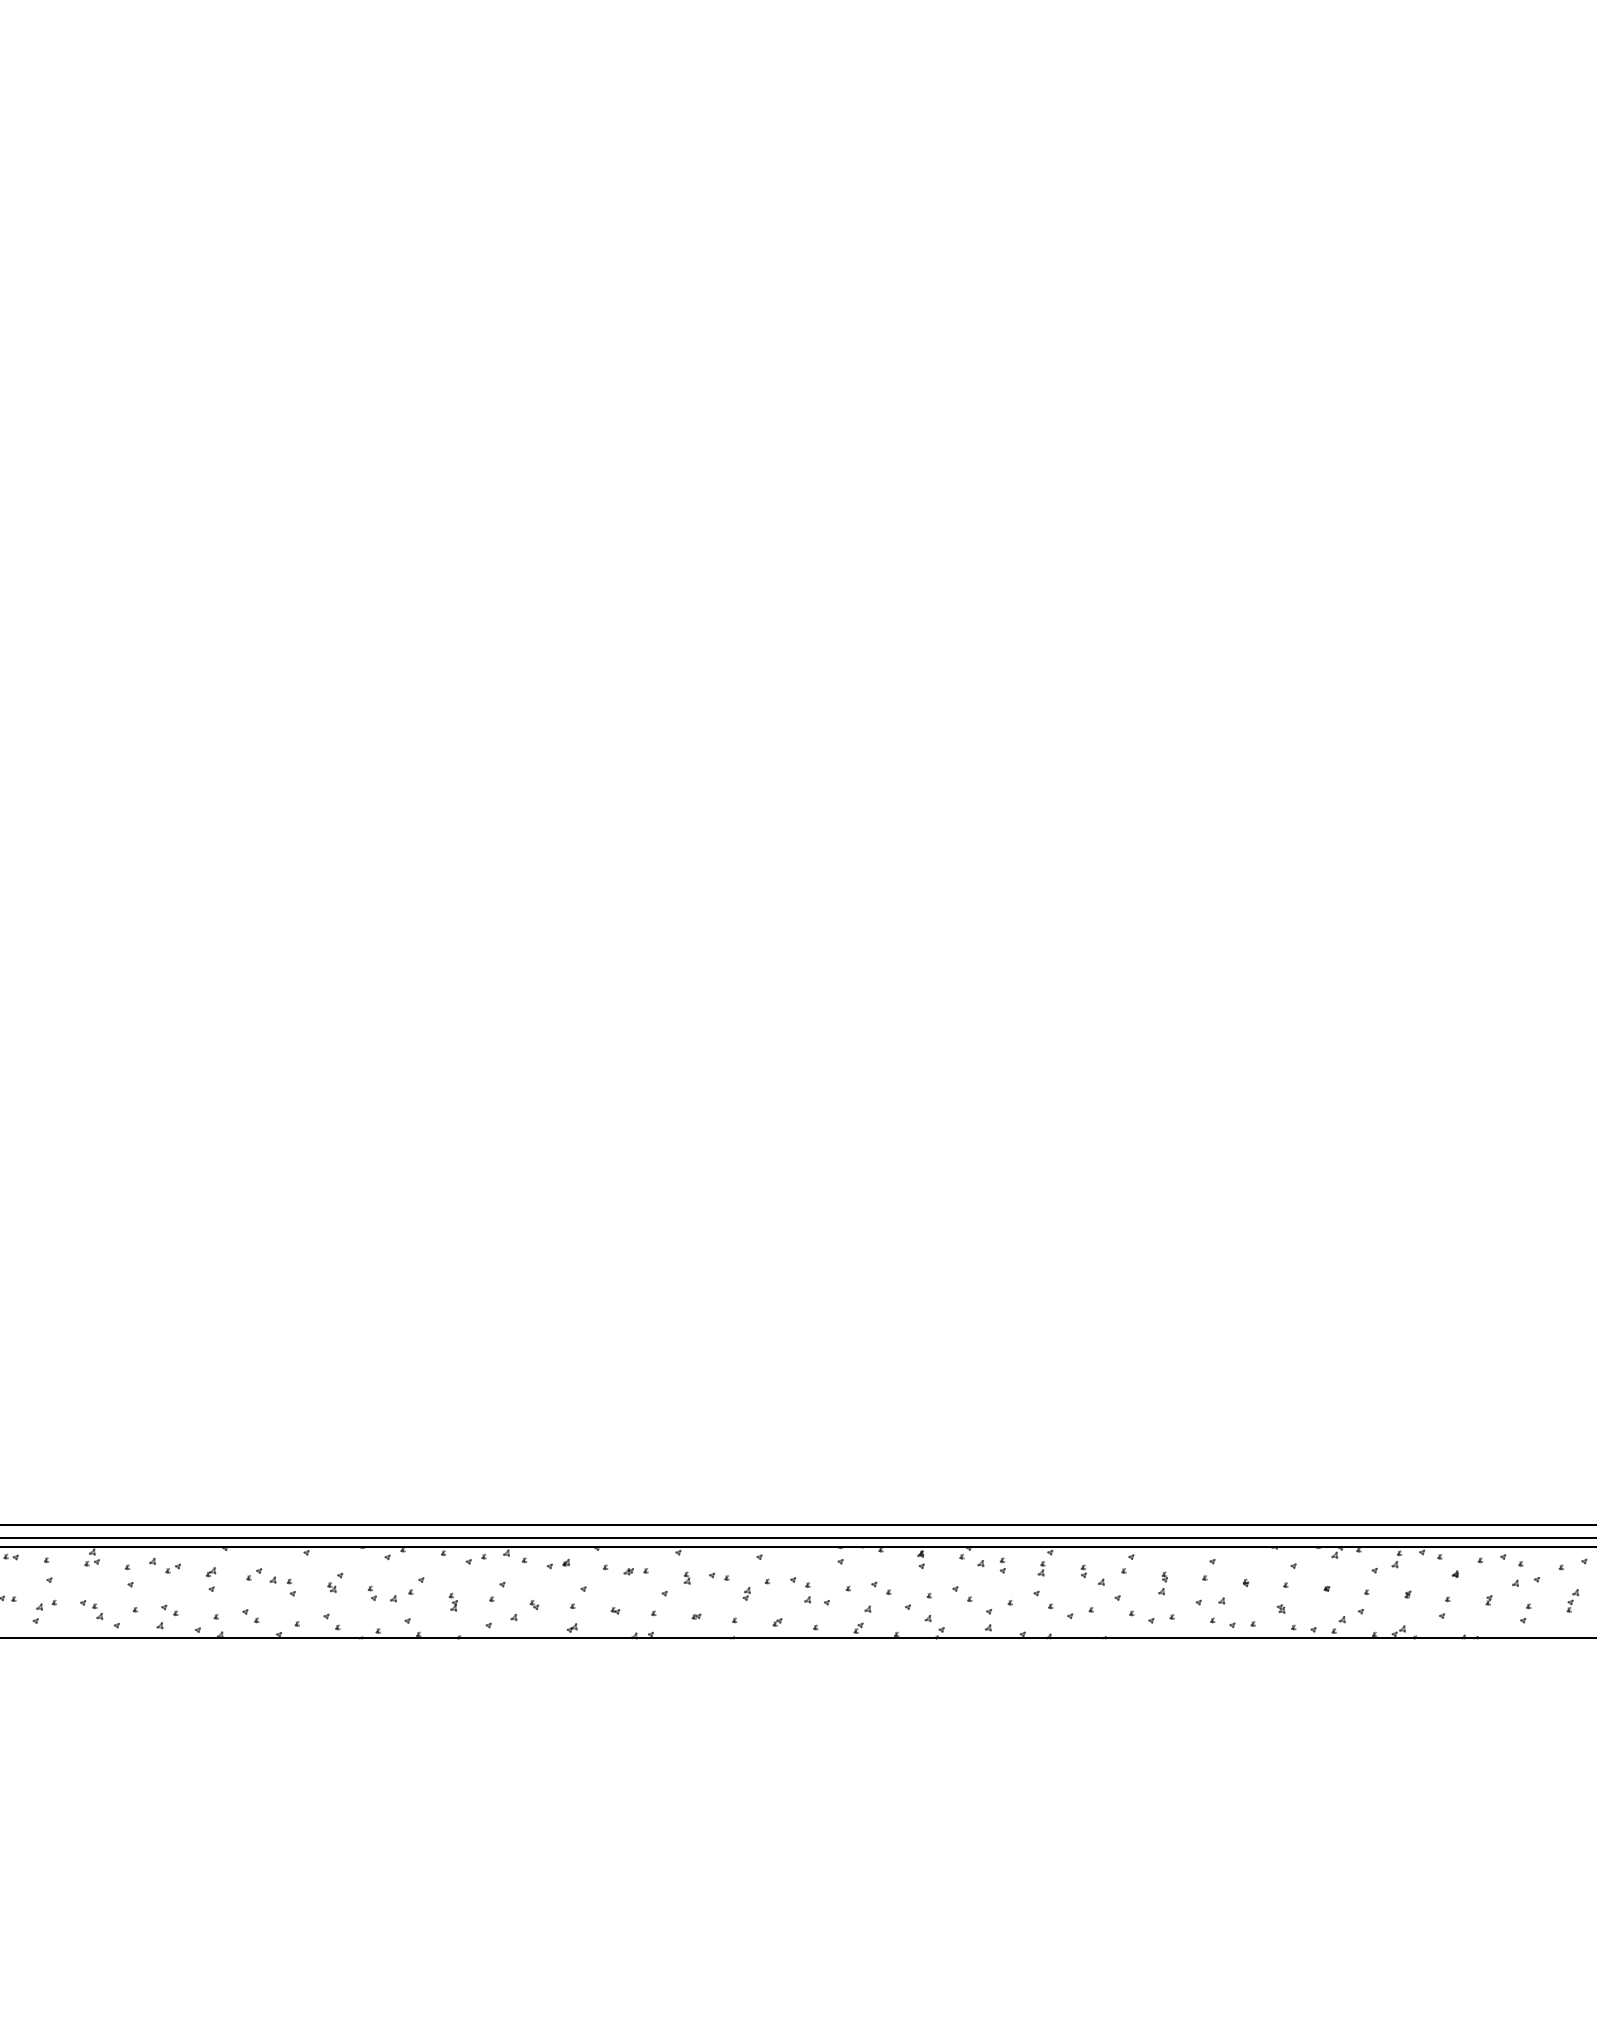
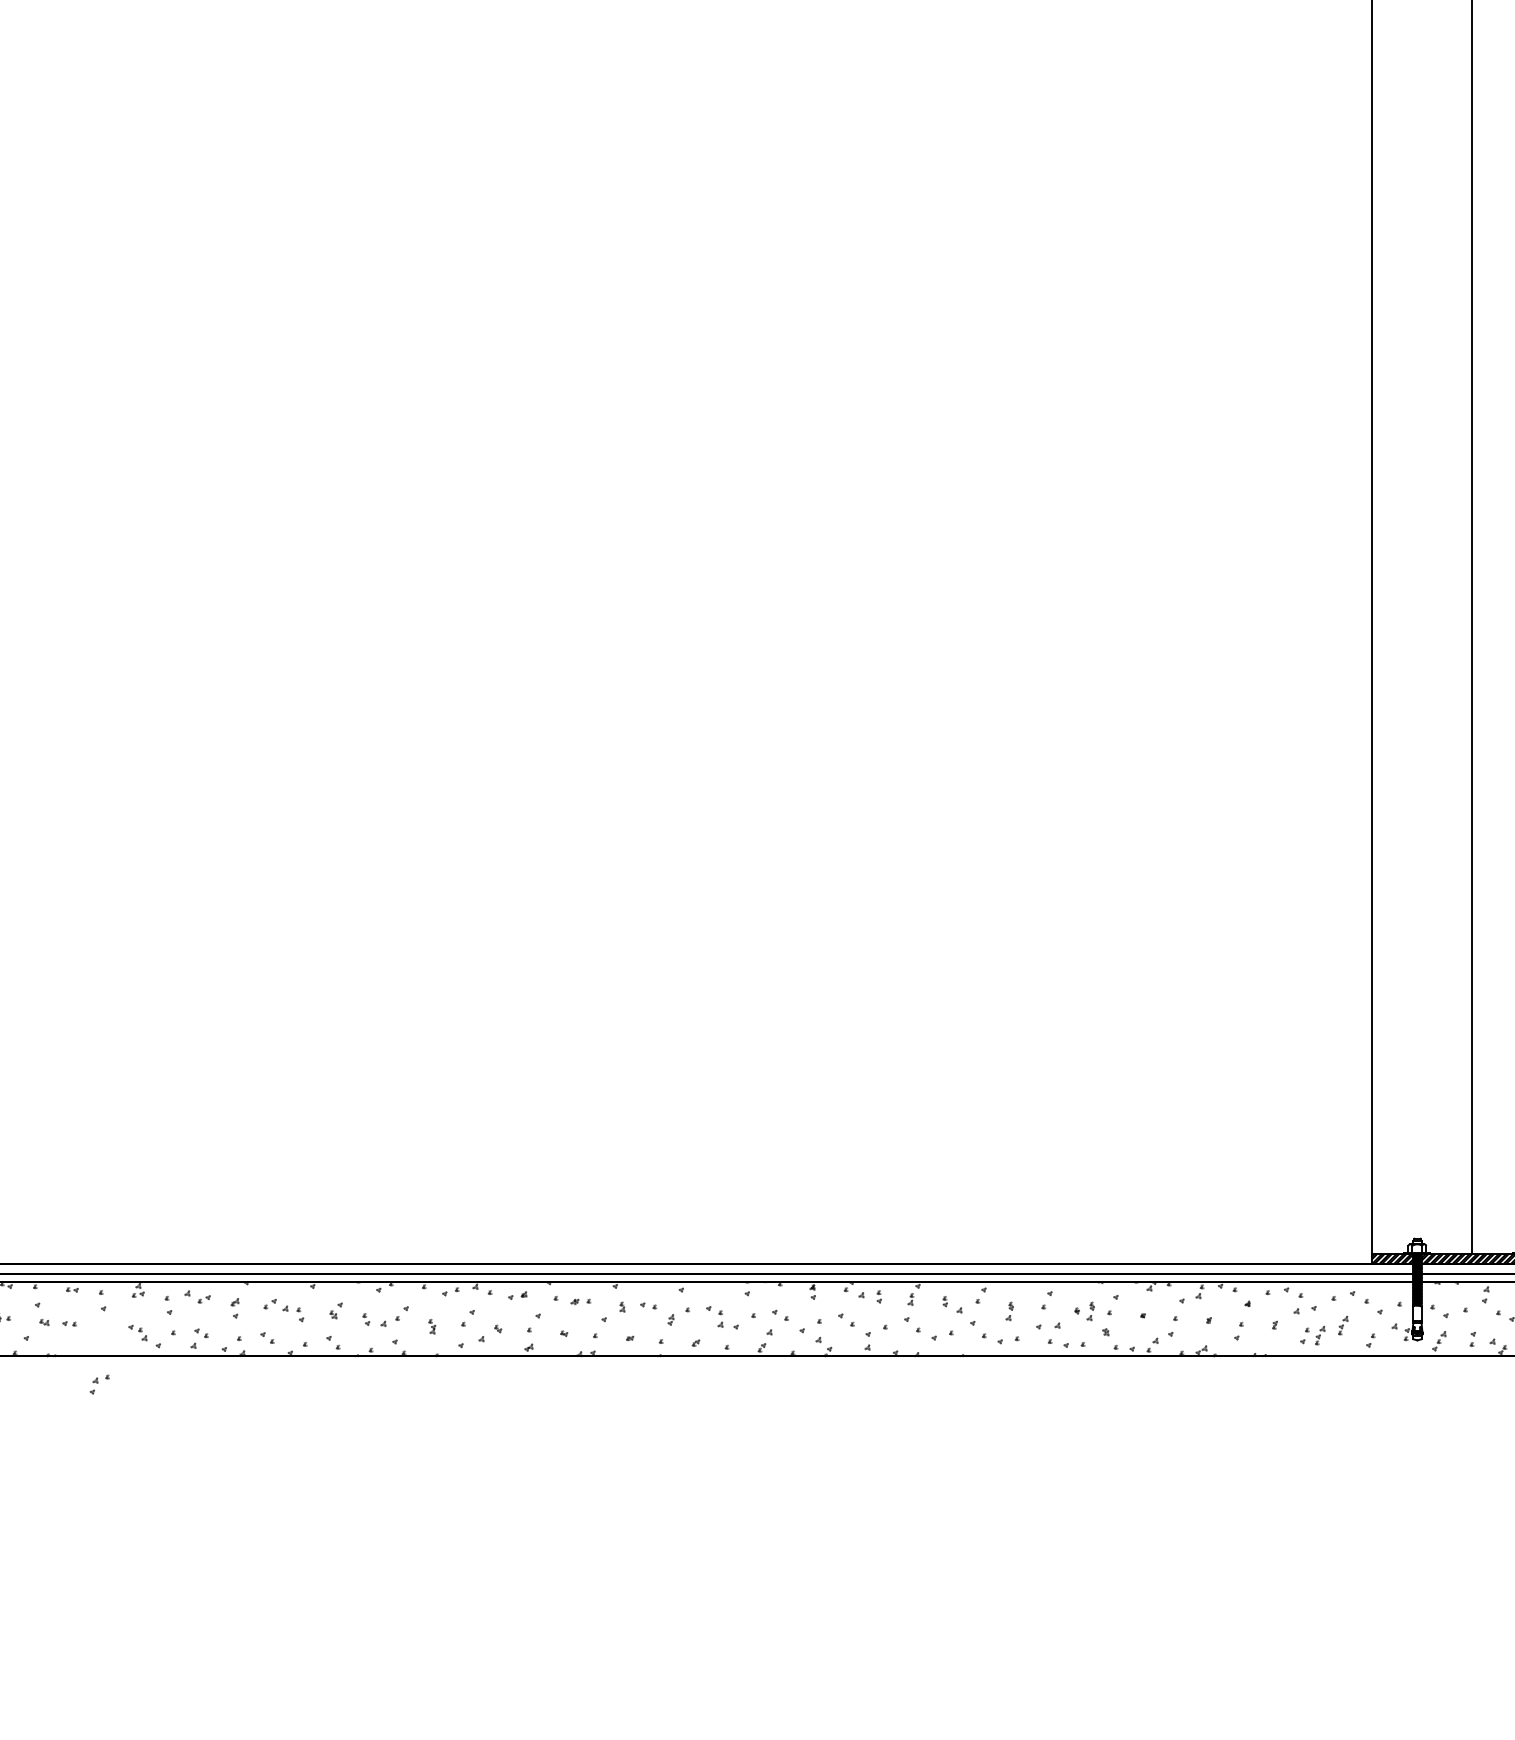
part: (1262, 1583) -> (1090, 1311), added
part: (44, 1611) -> (99, 1384), moved
part: (1544, 1613) -> (1320, 1335), added

